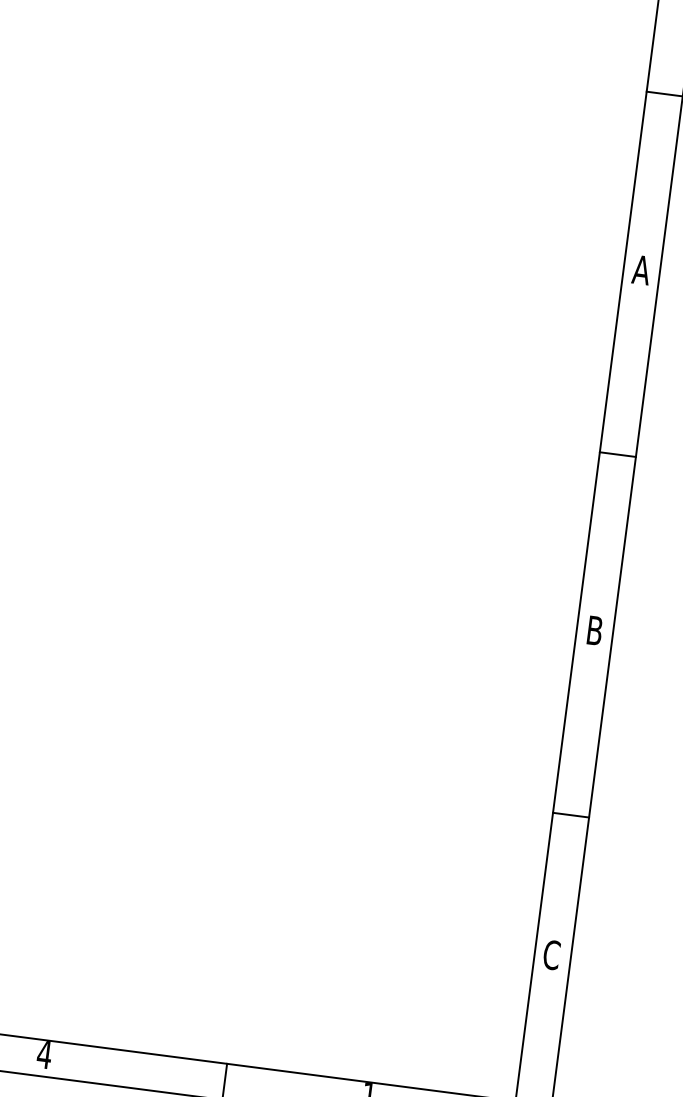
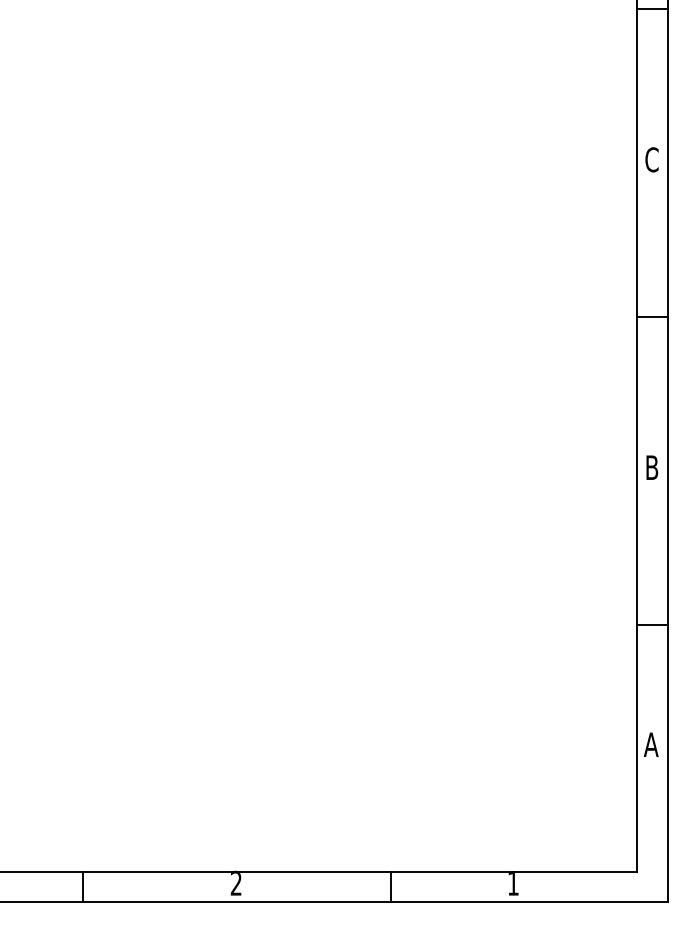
text: (641, 269) -> (651, 159), A -> C
text: (550, 954) -> (650, 744), C -> A
text: (45, 1053) -> (236, 882), 4 -> 2

